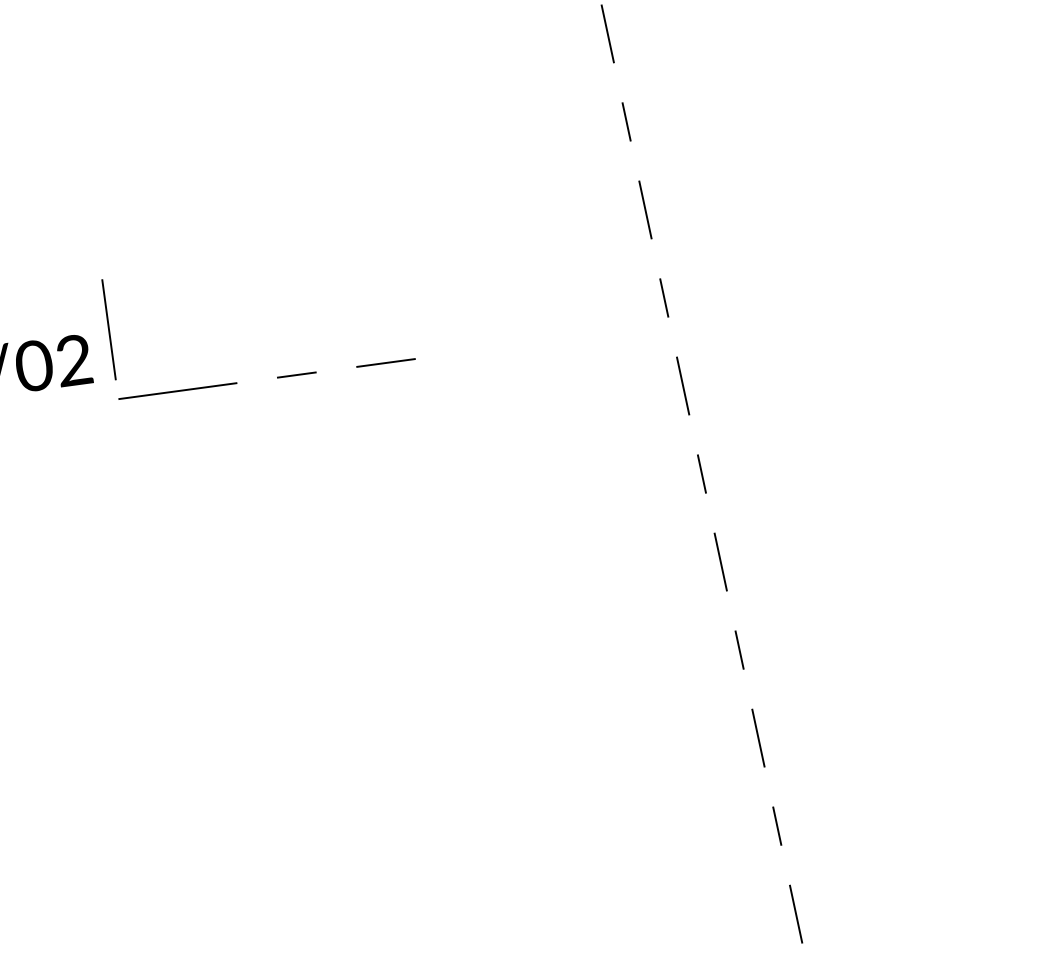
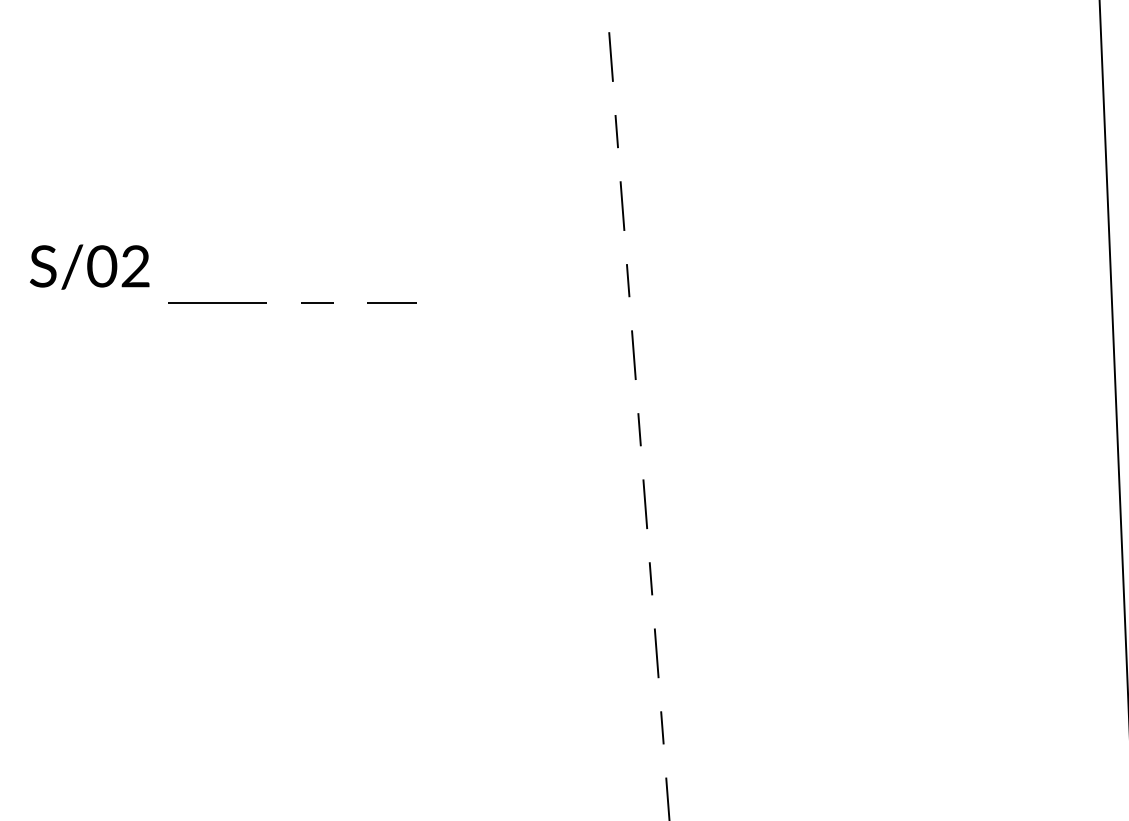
line: (108, 329) -> (167, 244), removed

